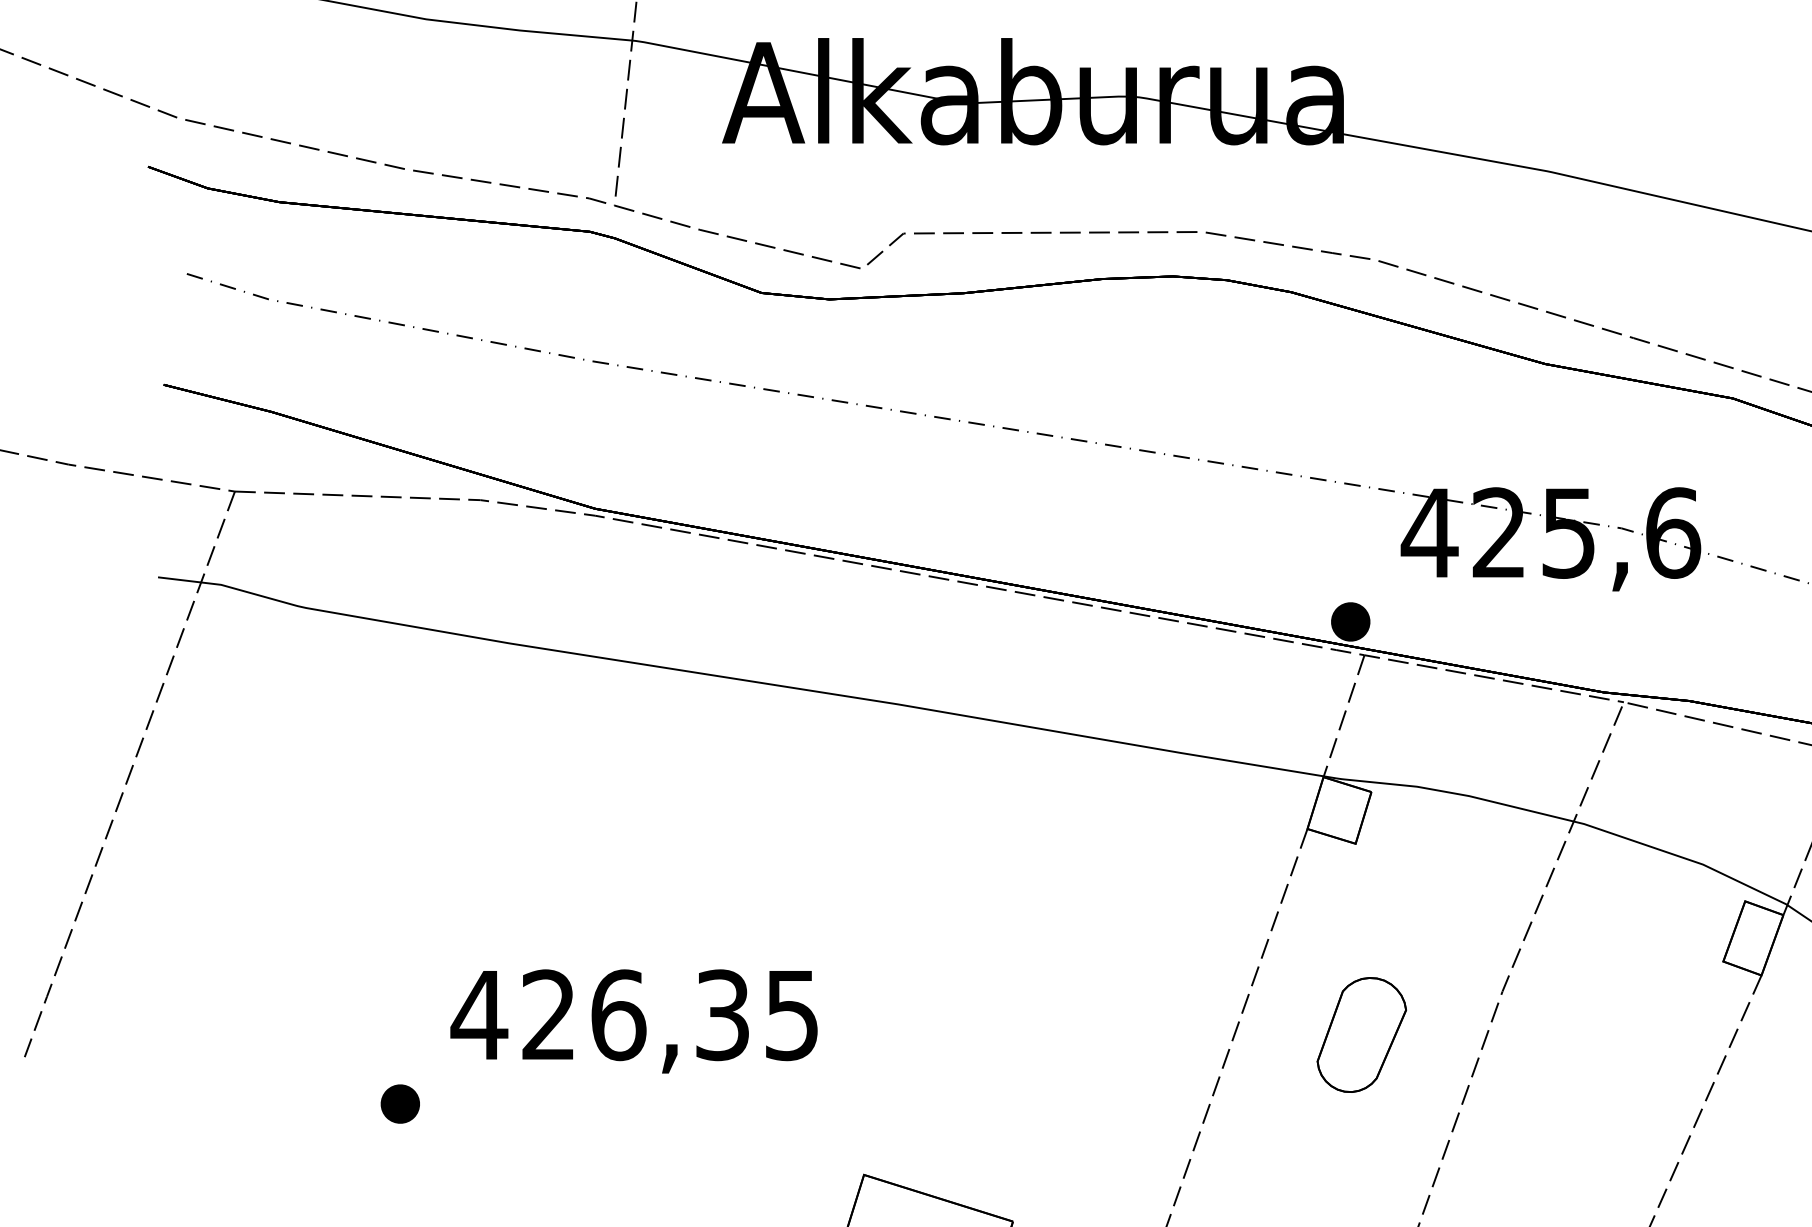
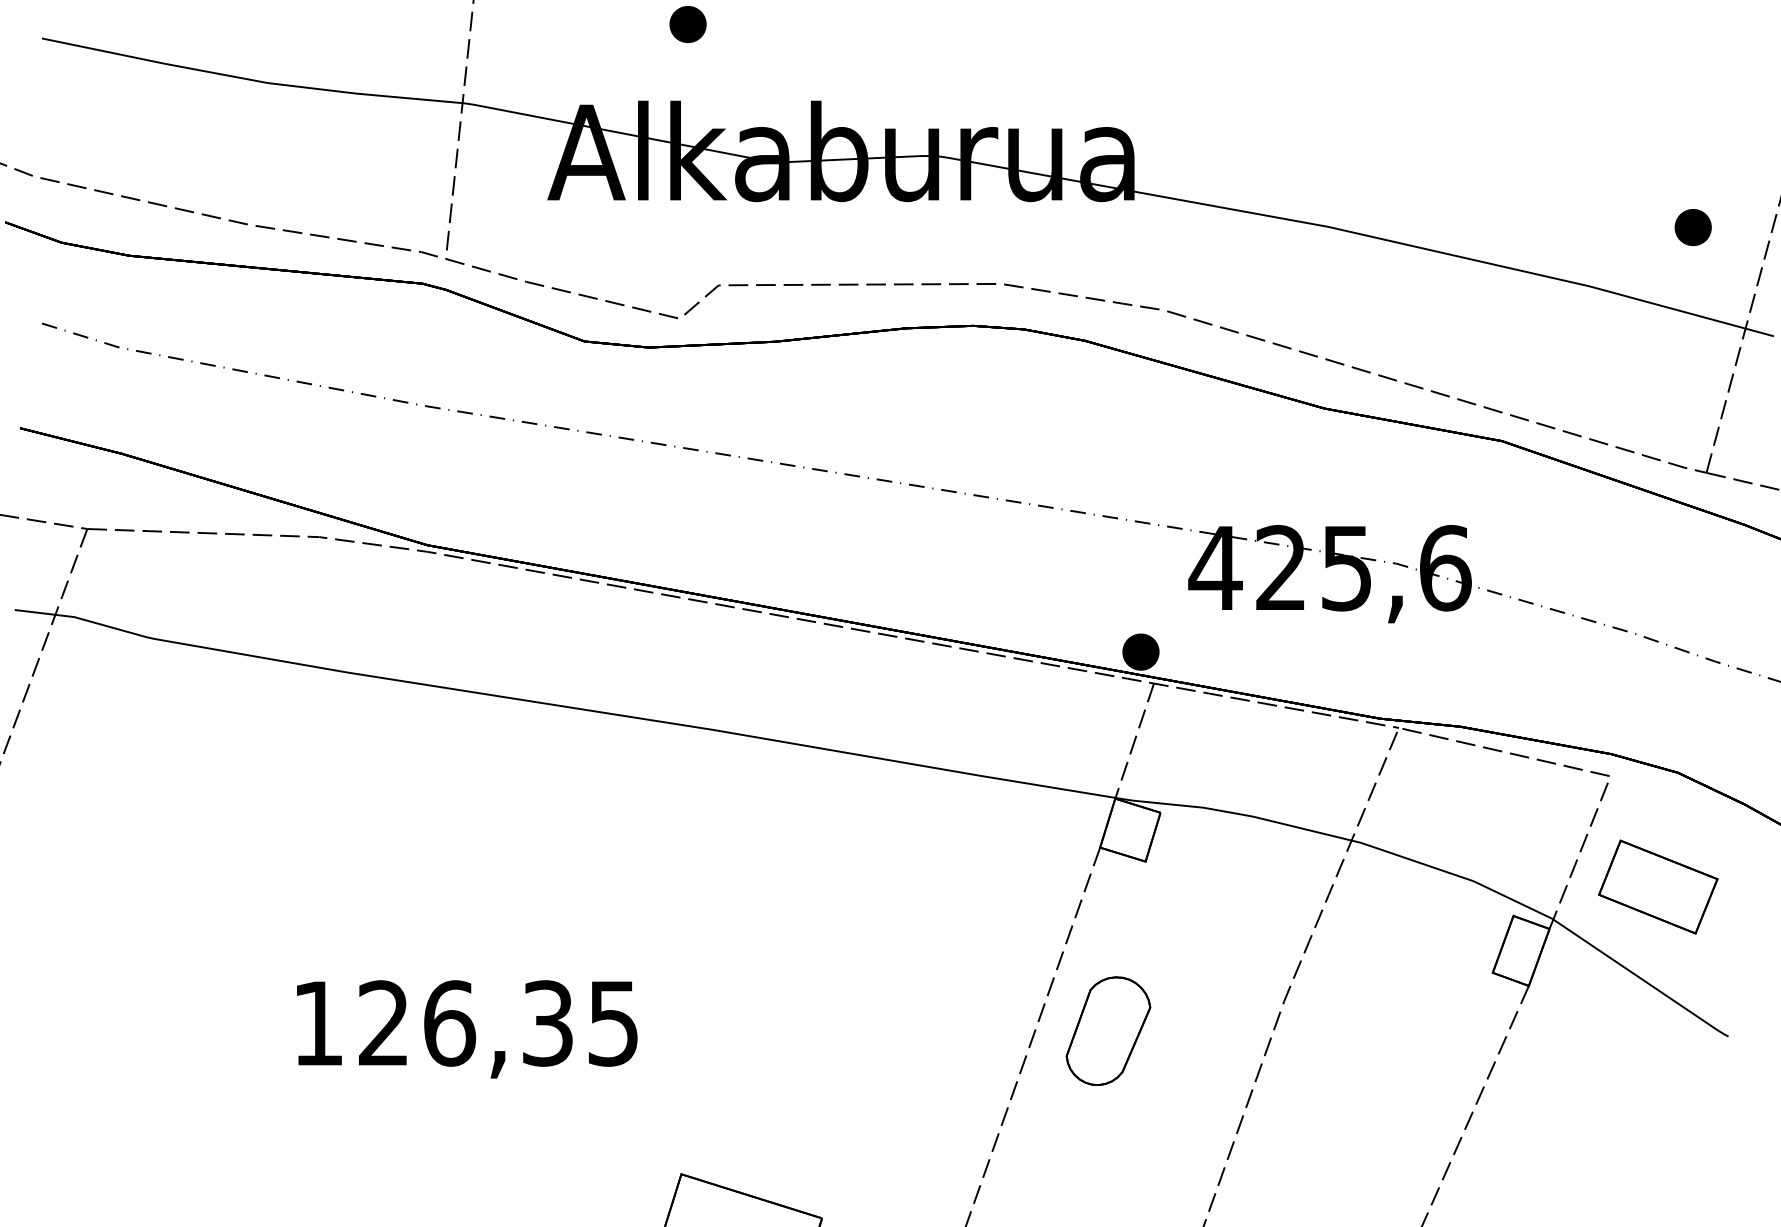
text: (478, 1015) -> (317, 1023), 426,35 -> 126,35
part: (1361, 1034) -> (1108, 1030), moved
part: (400, 1103) -> (243, 1106), removed

